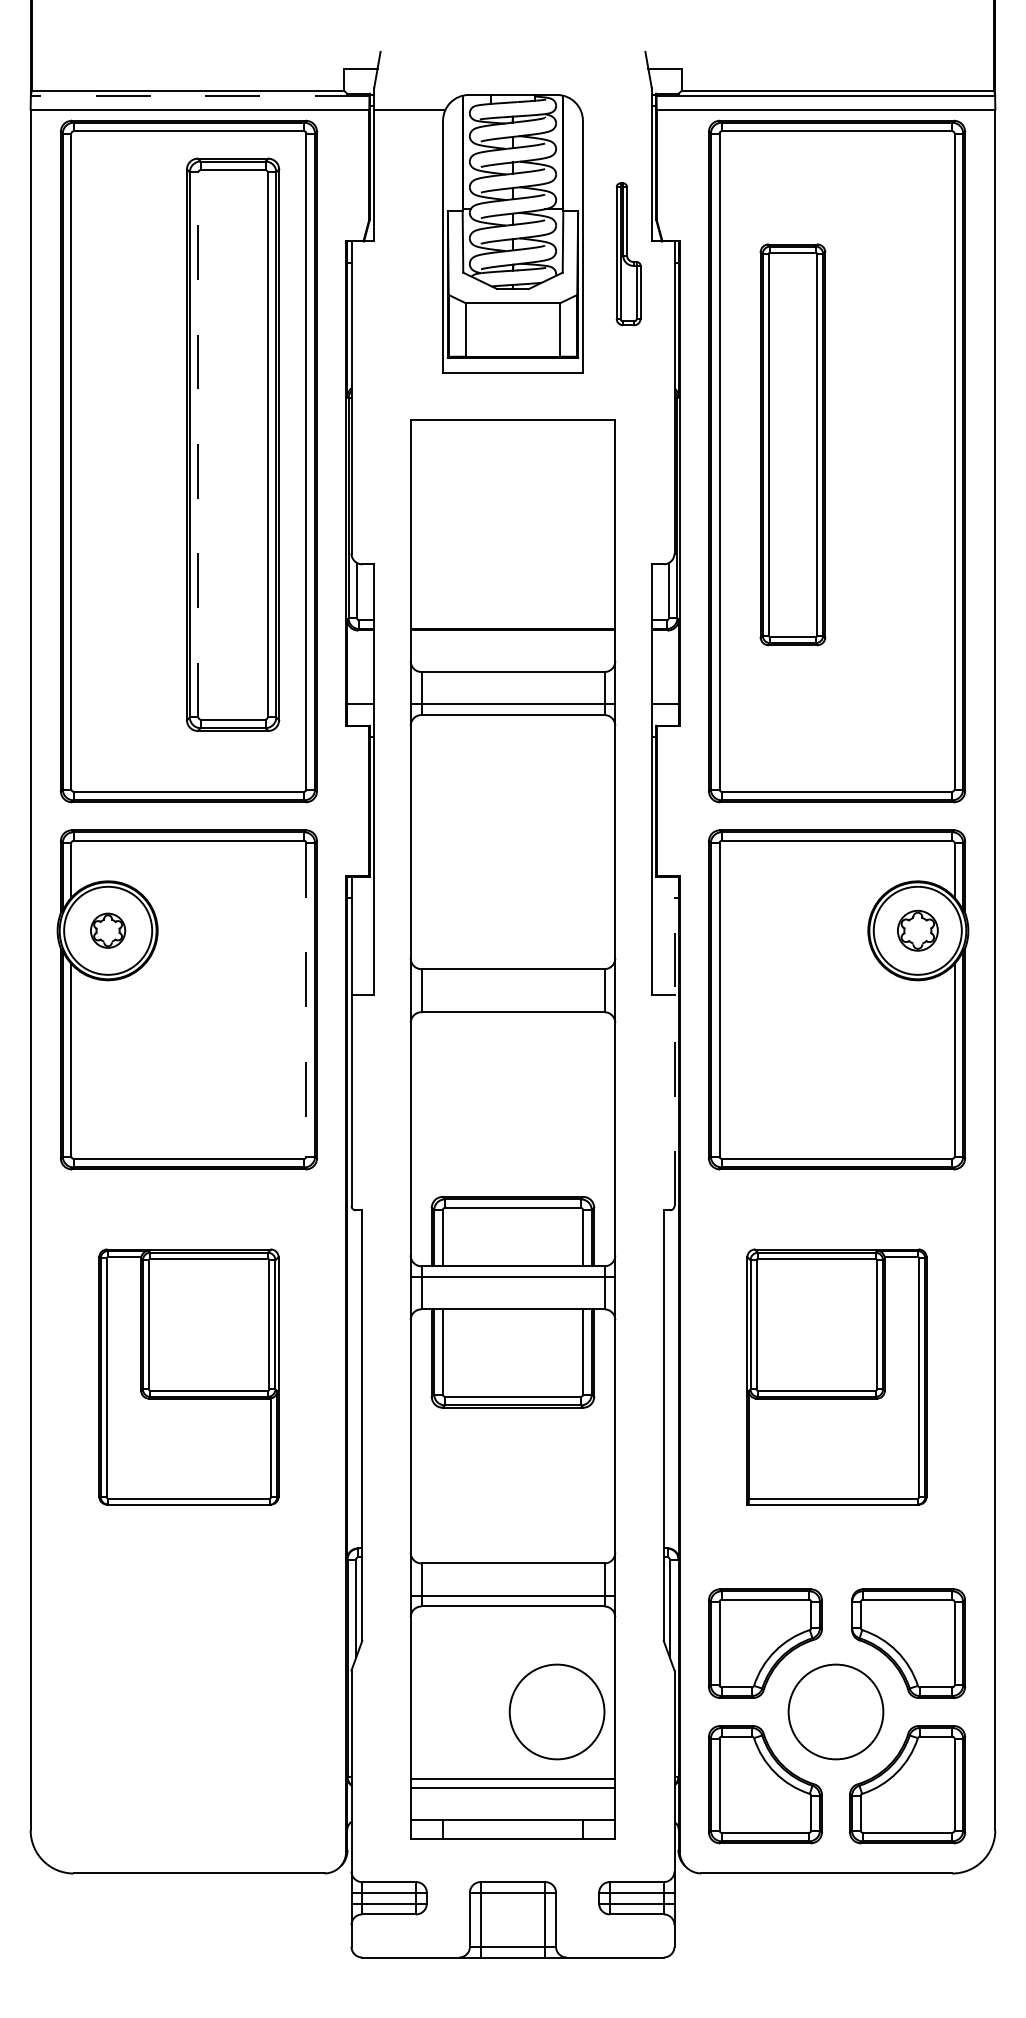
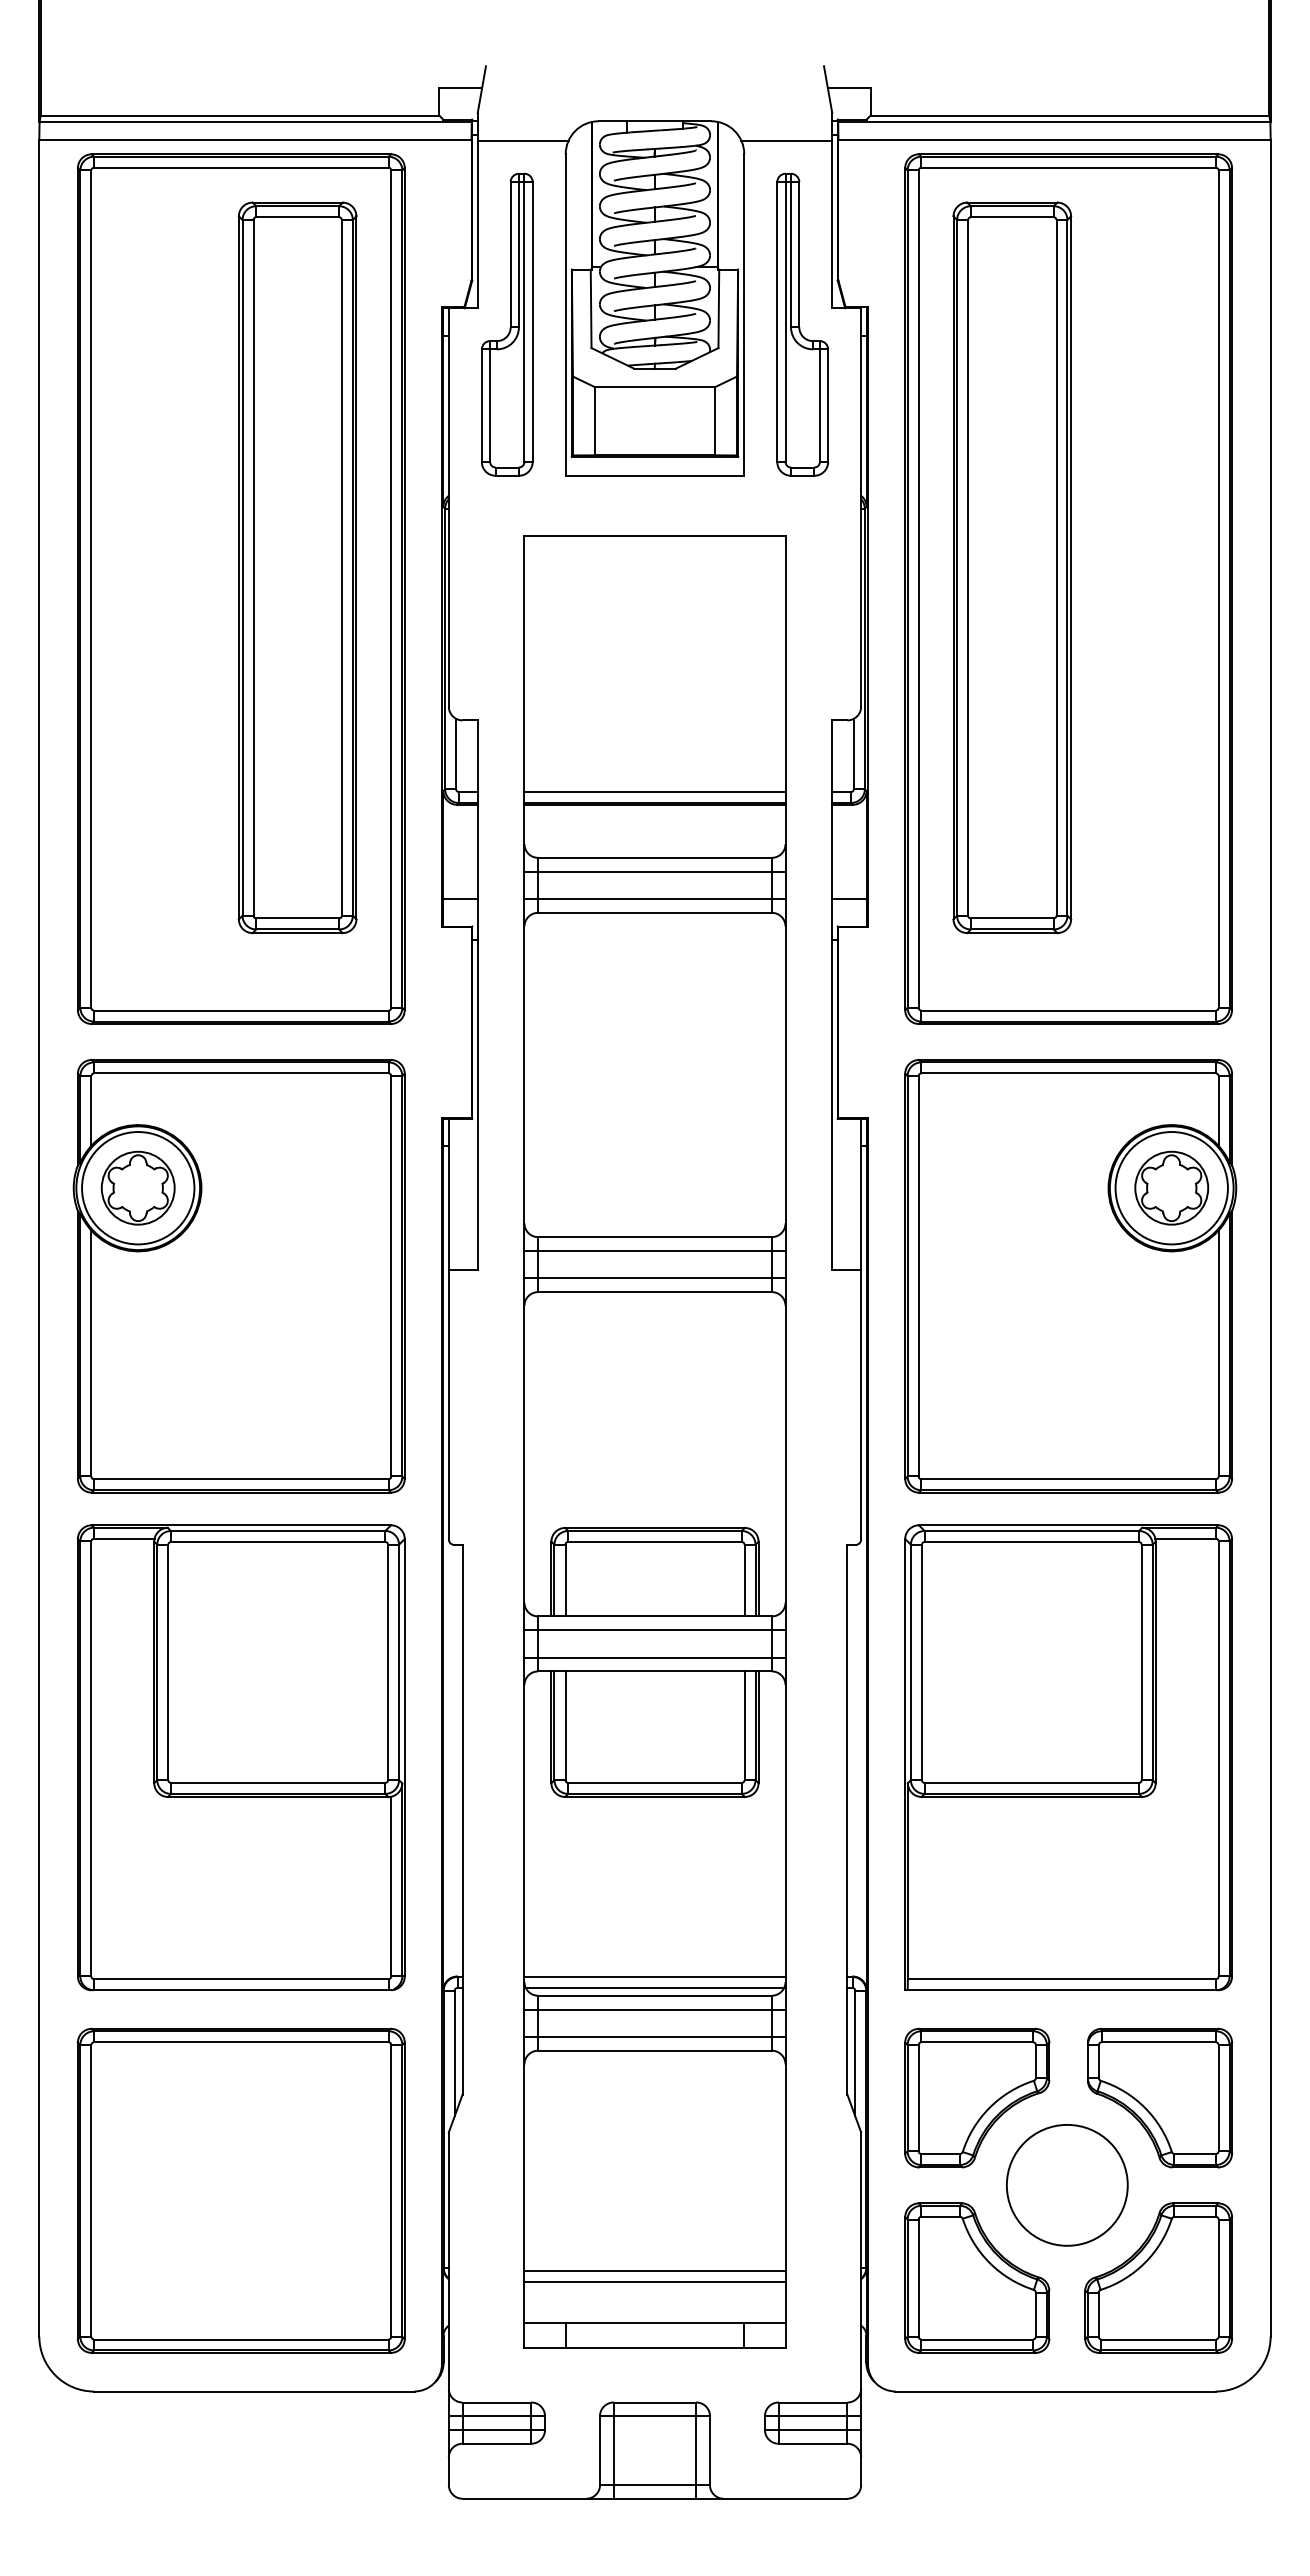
line: (200, 95) -> (255, 122), dashed -> solid
line: (616, 110) -> (786, 140), added
part: (397, 254) -> (507, 324), added
part: (628, 254) -> (802, 324), size x1.67
line: (198, 444) -> (253, 567), dashed -> solid
part: (793, 444) -> (1012, 567), size x1.43
line: (512, 620) -> (654, 791), added
line: (512, 682) -> (654, 871), added
part: (107, 930) -> (137, 1187), size x1.67
part: (917, 930) -> (1171, 1187), size x1.43
line: (512, 979) -> (654, 1250), added
line: (306, 999) -> (391, 1276), dashed -> solid
line: (512, 1001) -> (654, 1278), added
line: (674, 1040) -> (861, 1328), dashed -> solid
line: (512, 1298) -> (654, 1657), added
part: (189, 1376) -> (241, 1757), size x1.43
part: (836, 1376) -> (1068, 1757), size x1.43
line: (512, 1548) -> (654, 1976), added
line: (512, 1556) -> (654, 1987), added
line: (512, 1574) -> (654, 2009), added
circle: (557, 1712) -> (711, 2185), removed
part: (188, 1716) -> (240, 2190), added

